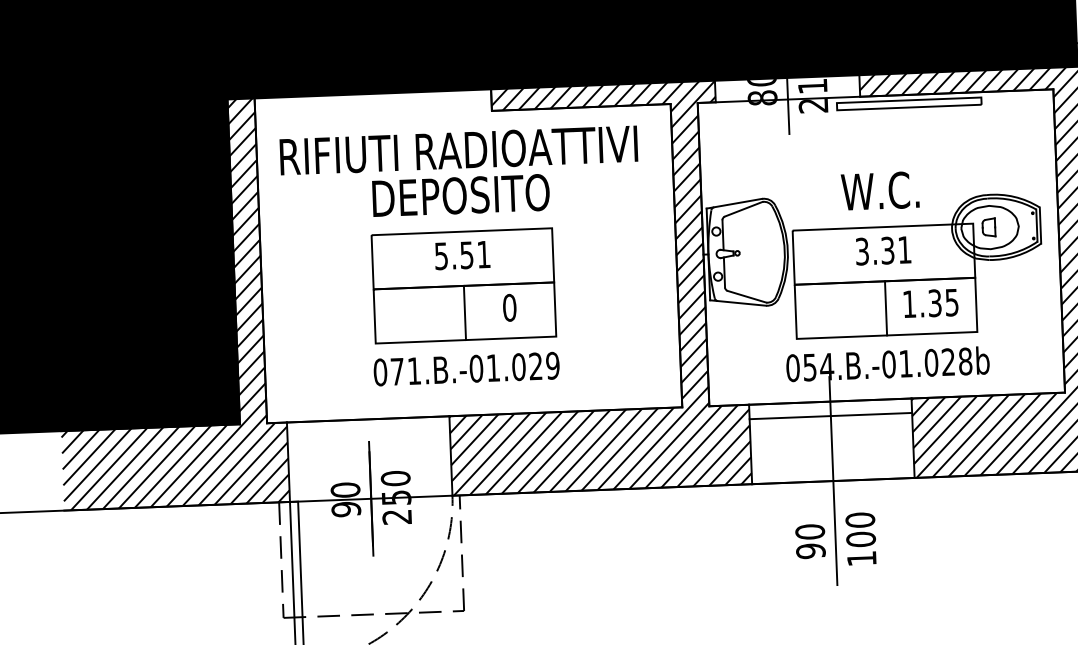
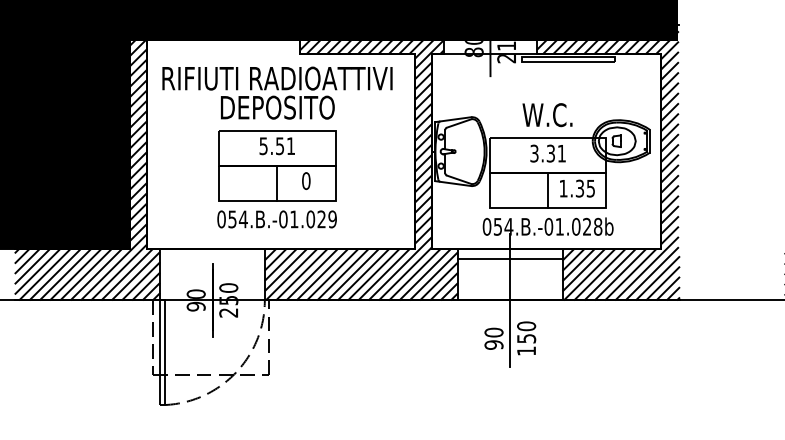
text: (405, 371) -> (237, 219), 071.B.-01.029 -> 054.B.-01.029
text: (860, 539) -> (526, 338), 100 -> 150

